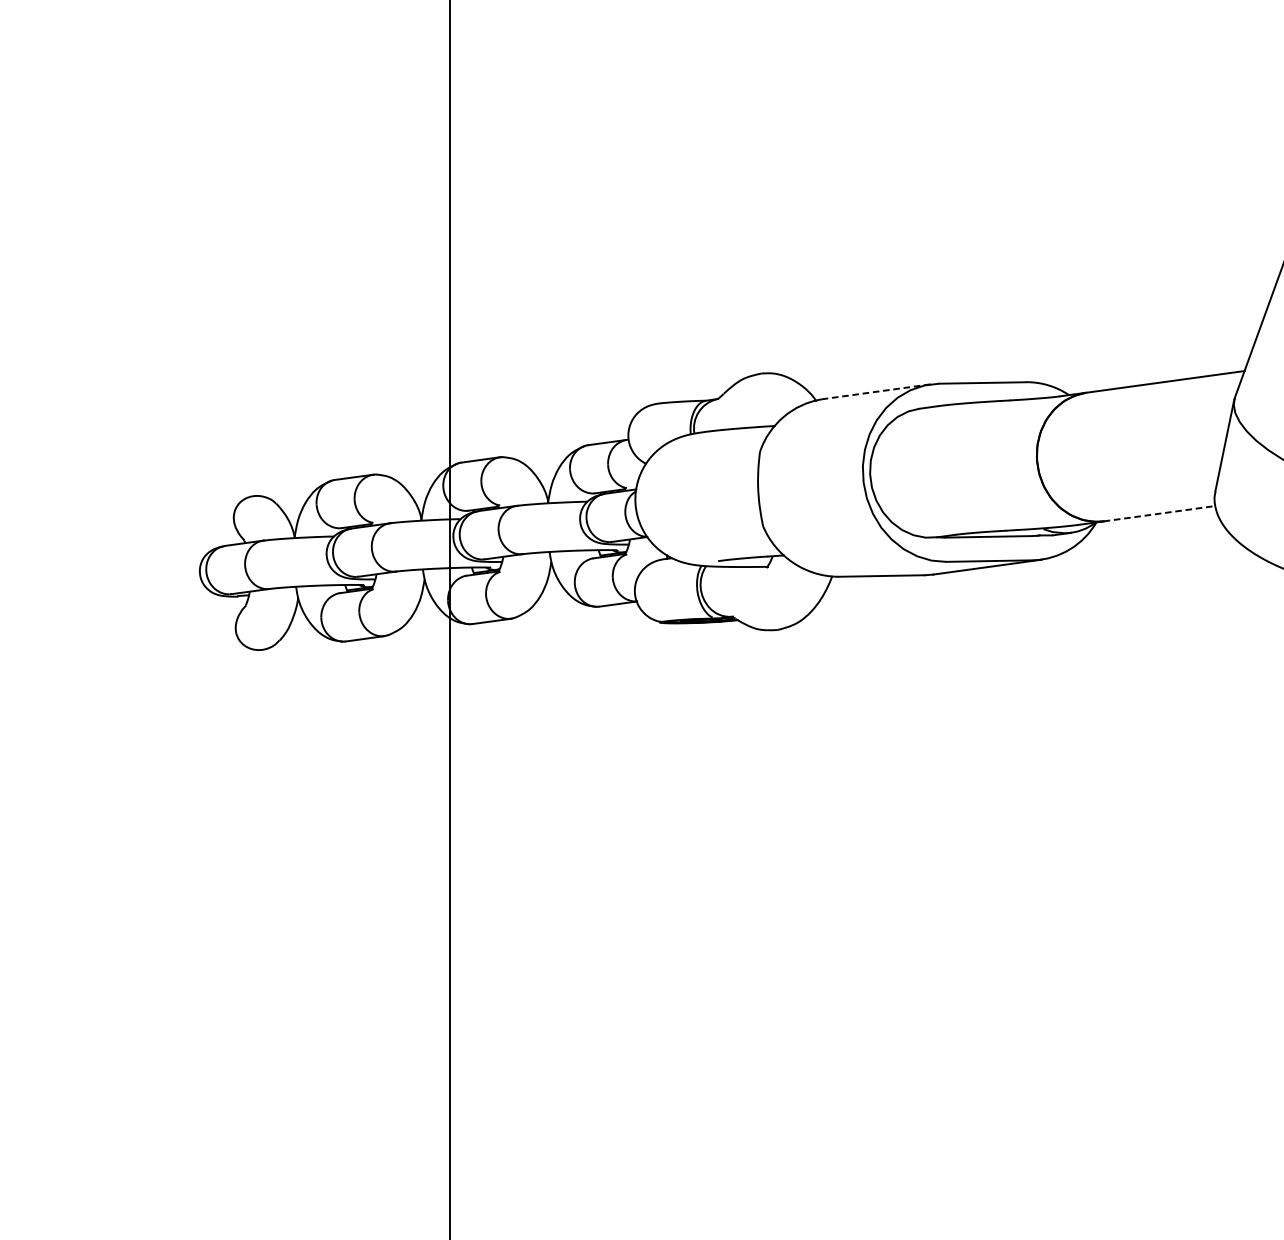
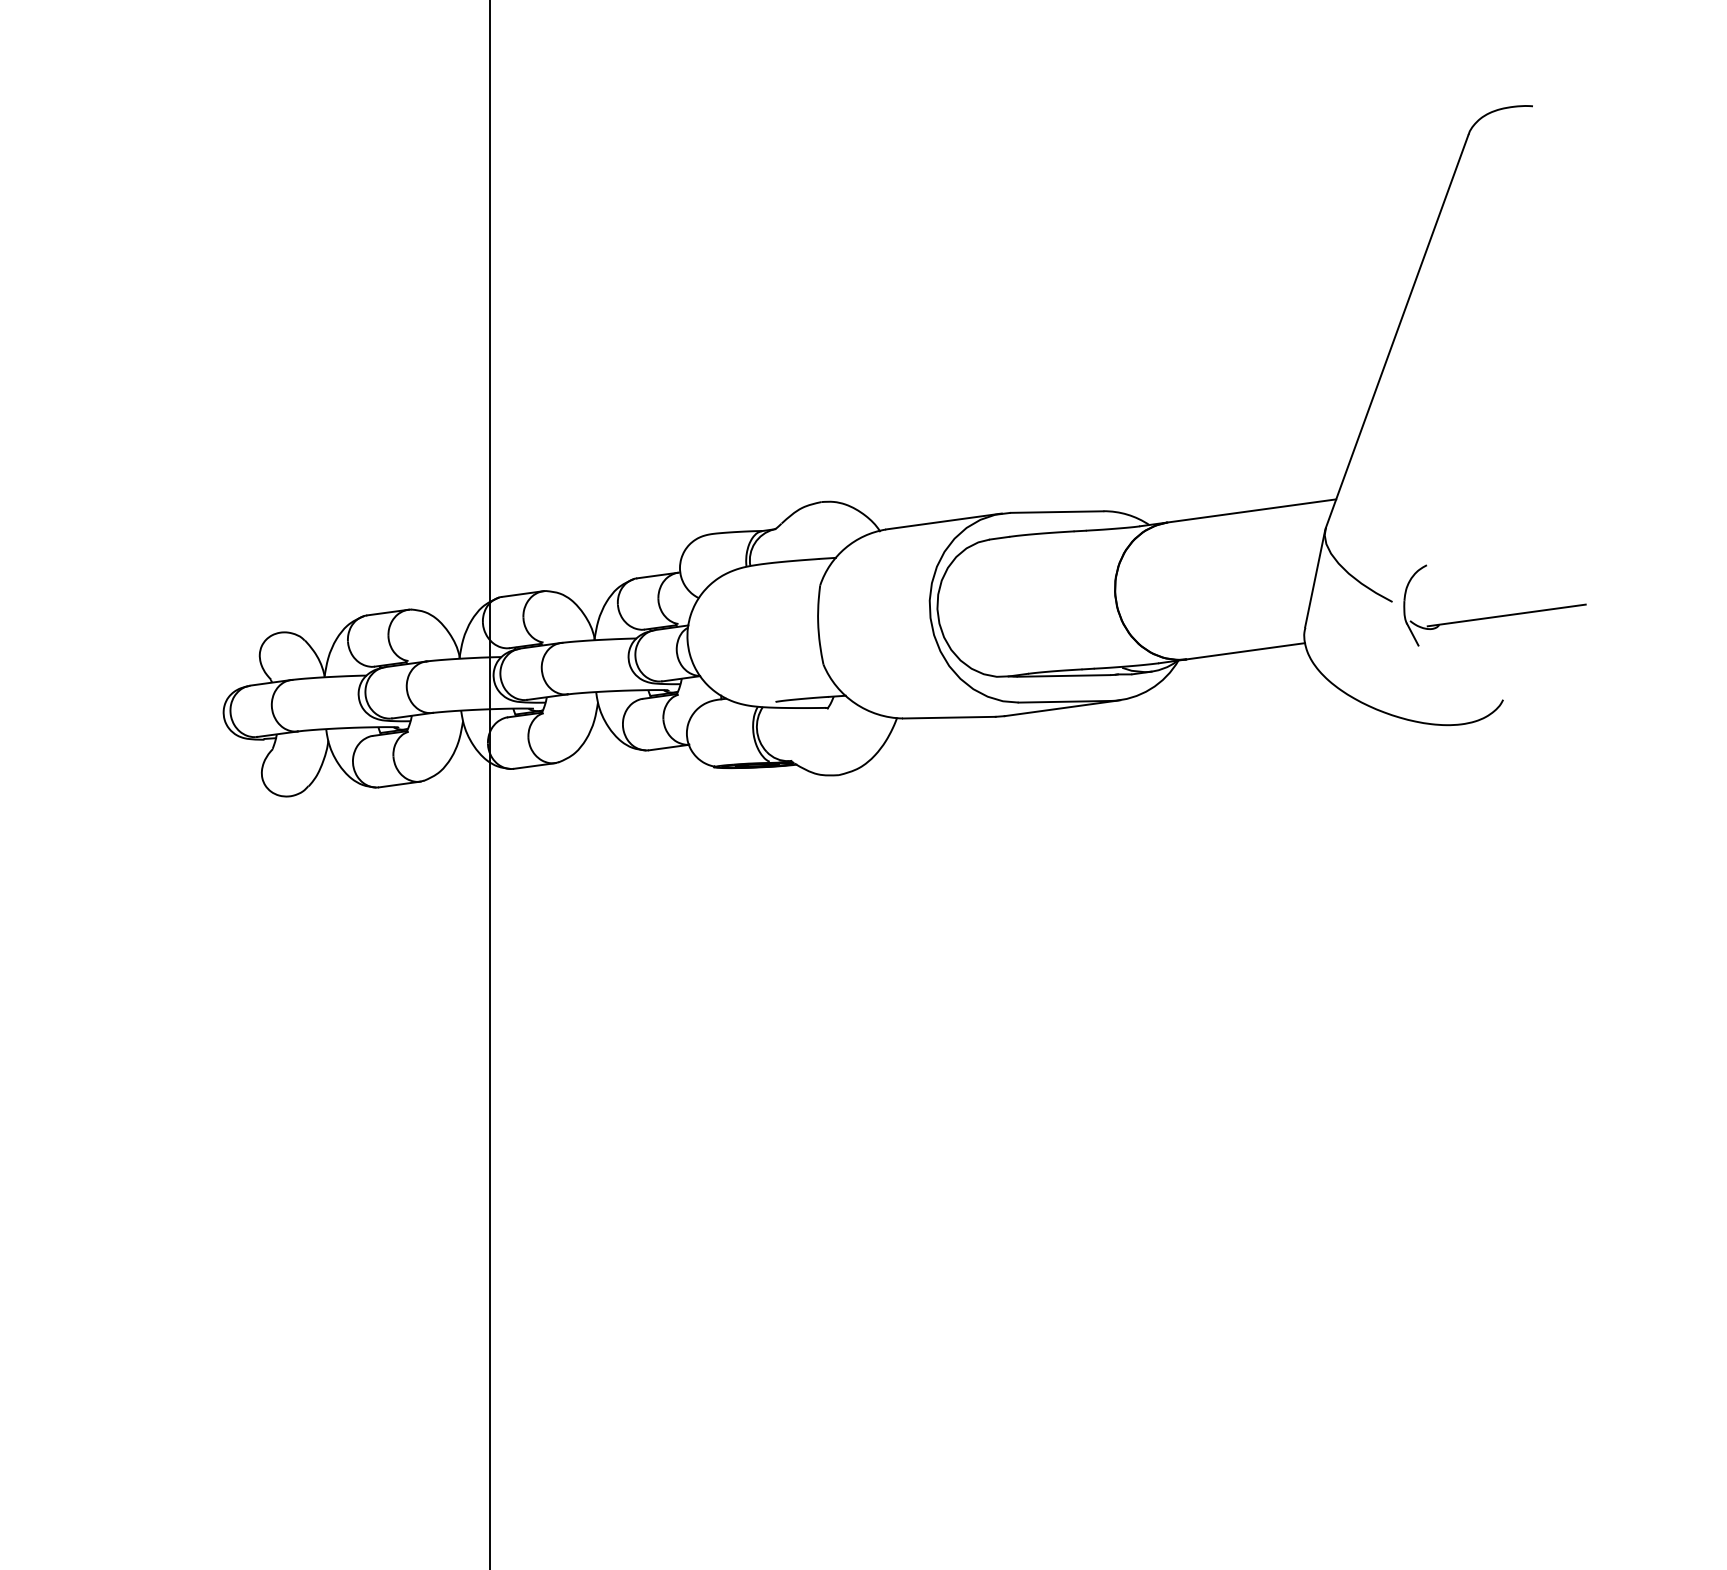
line: (875, 391) -> (943, 521), dashed -> solid
line: (1159, 513) -> (1245, 651), dashed -> solid

